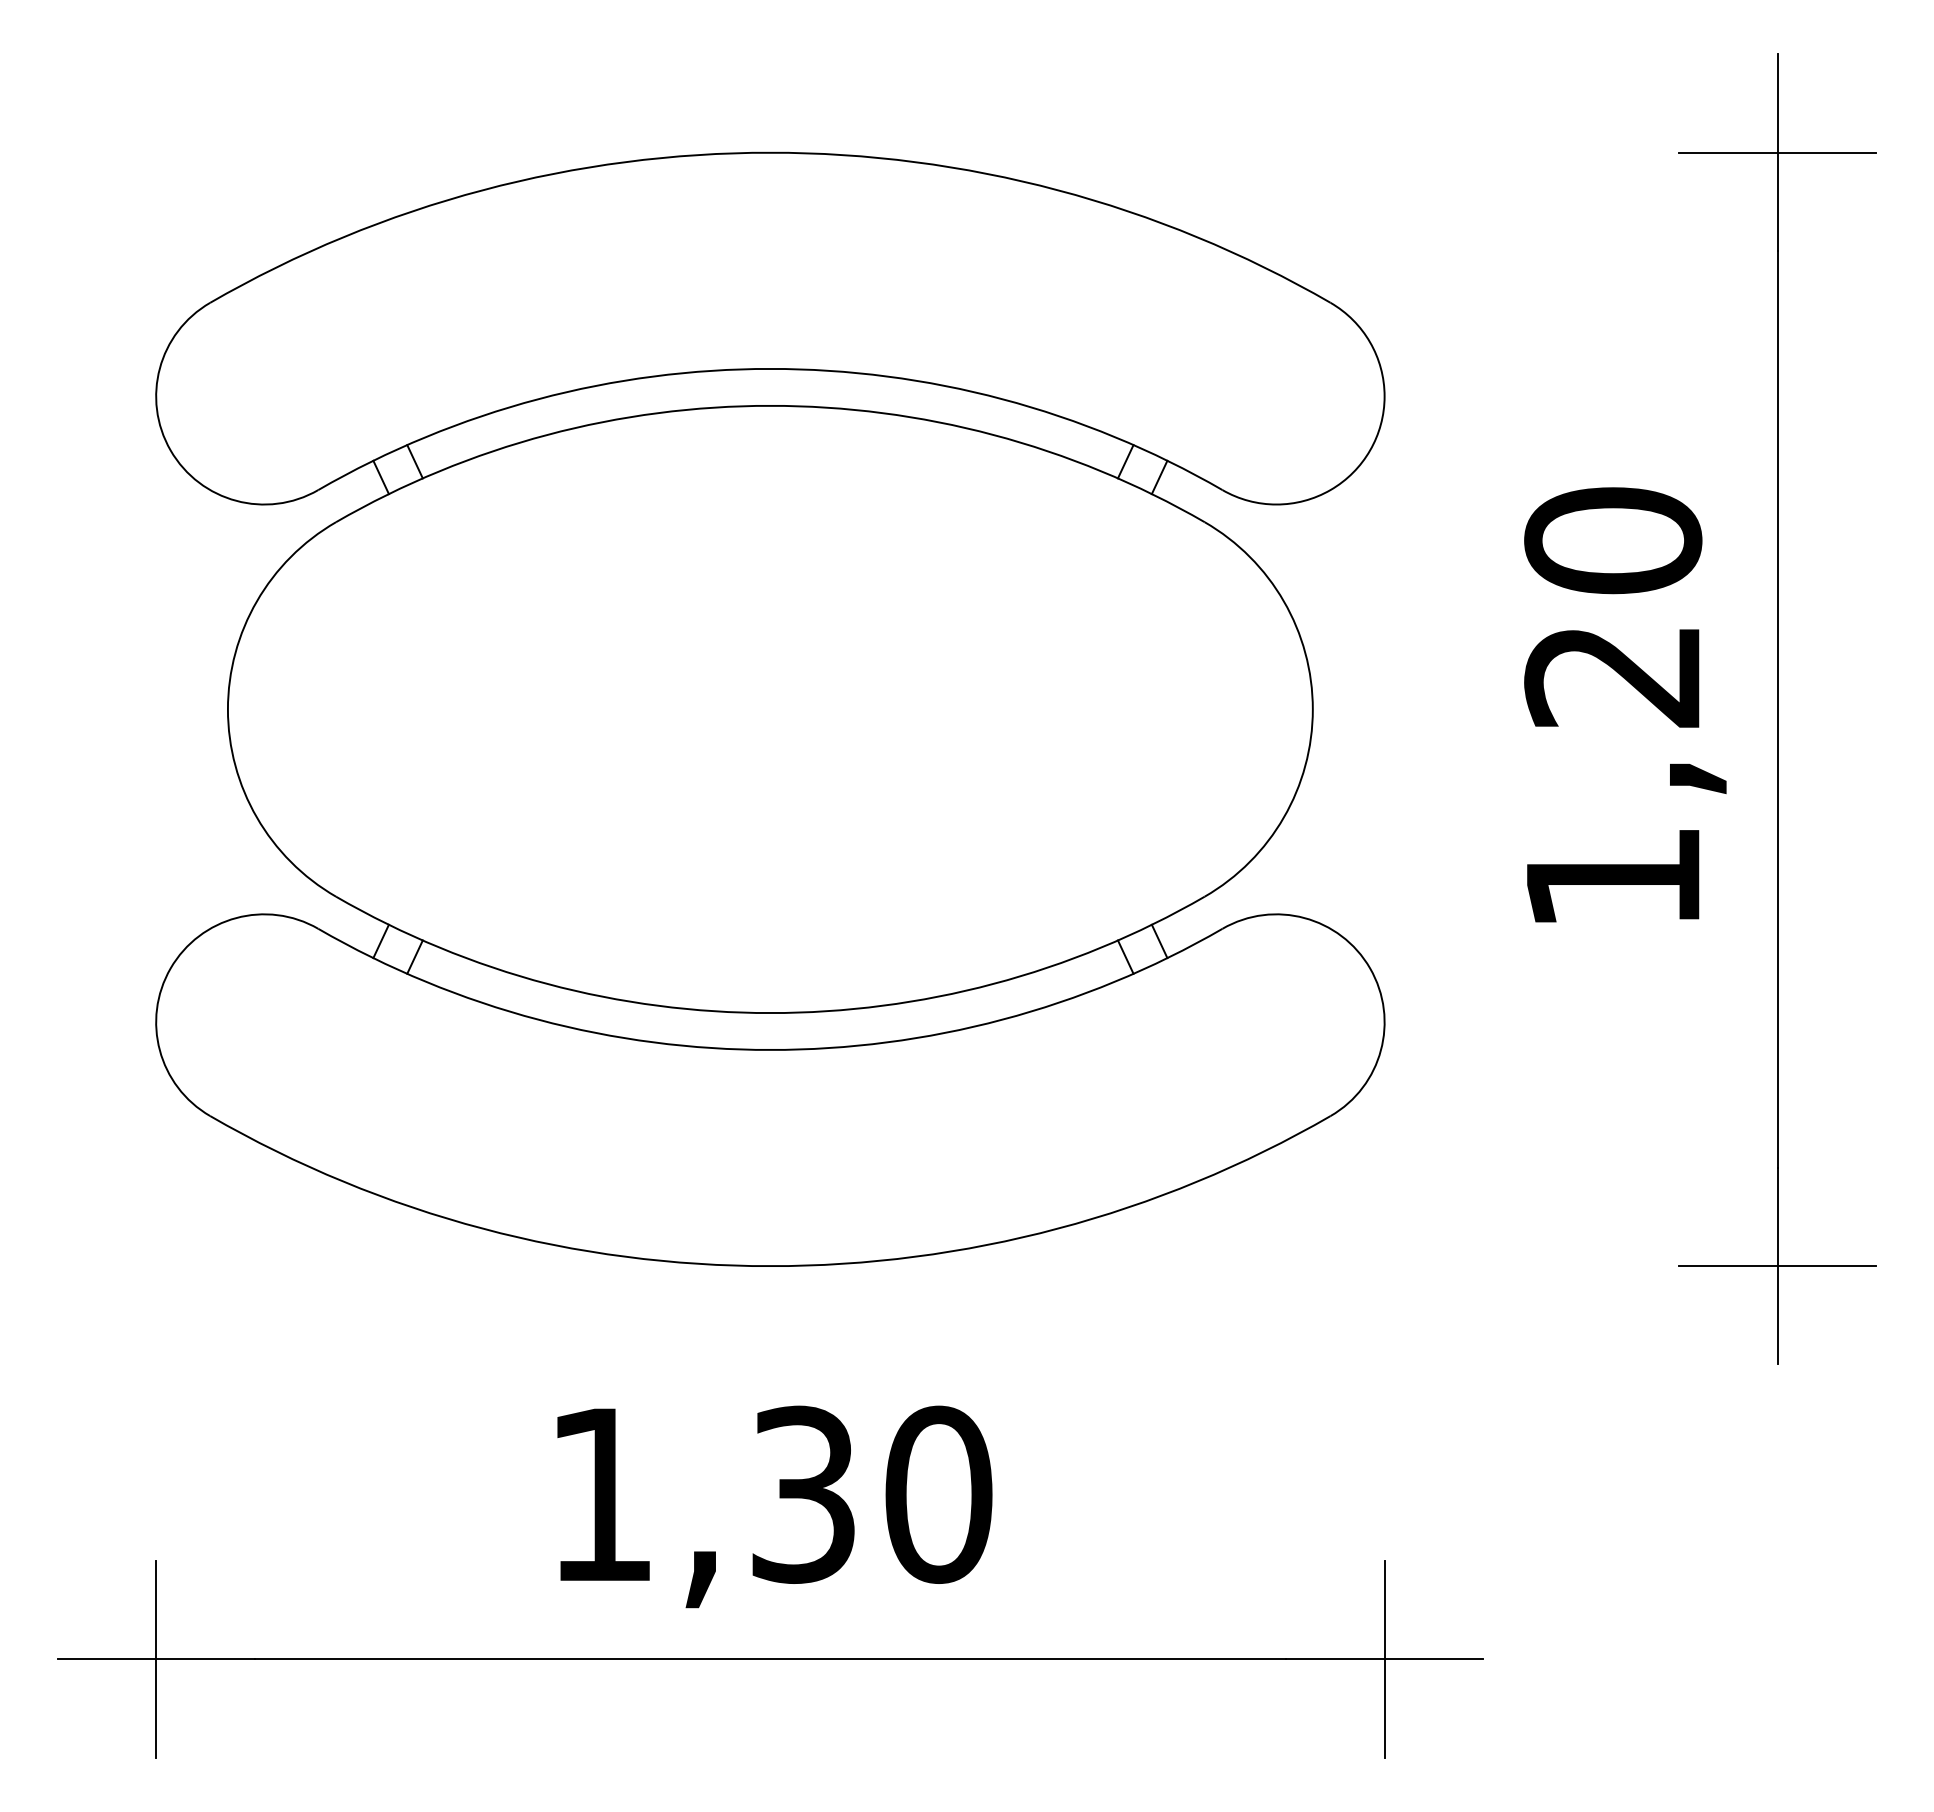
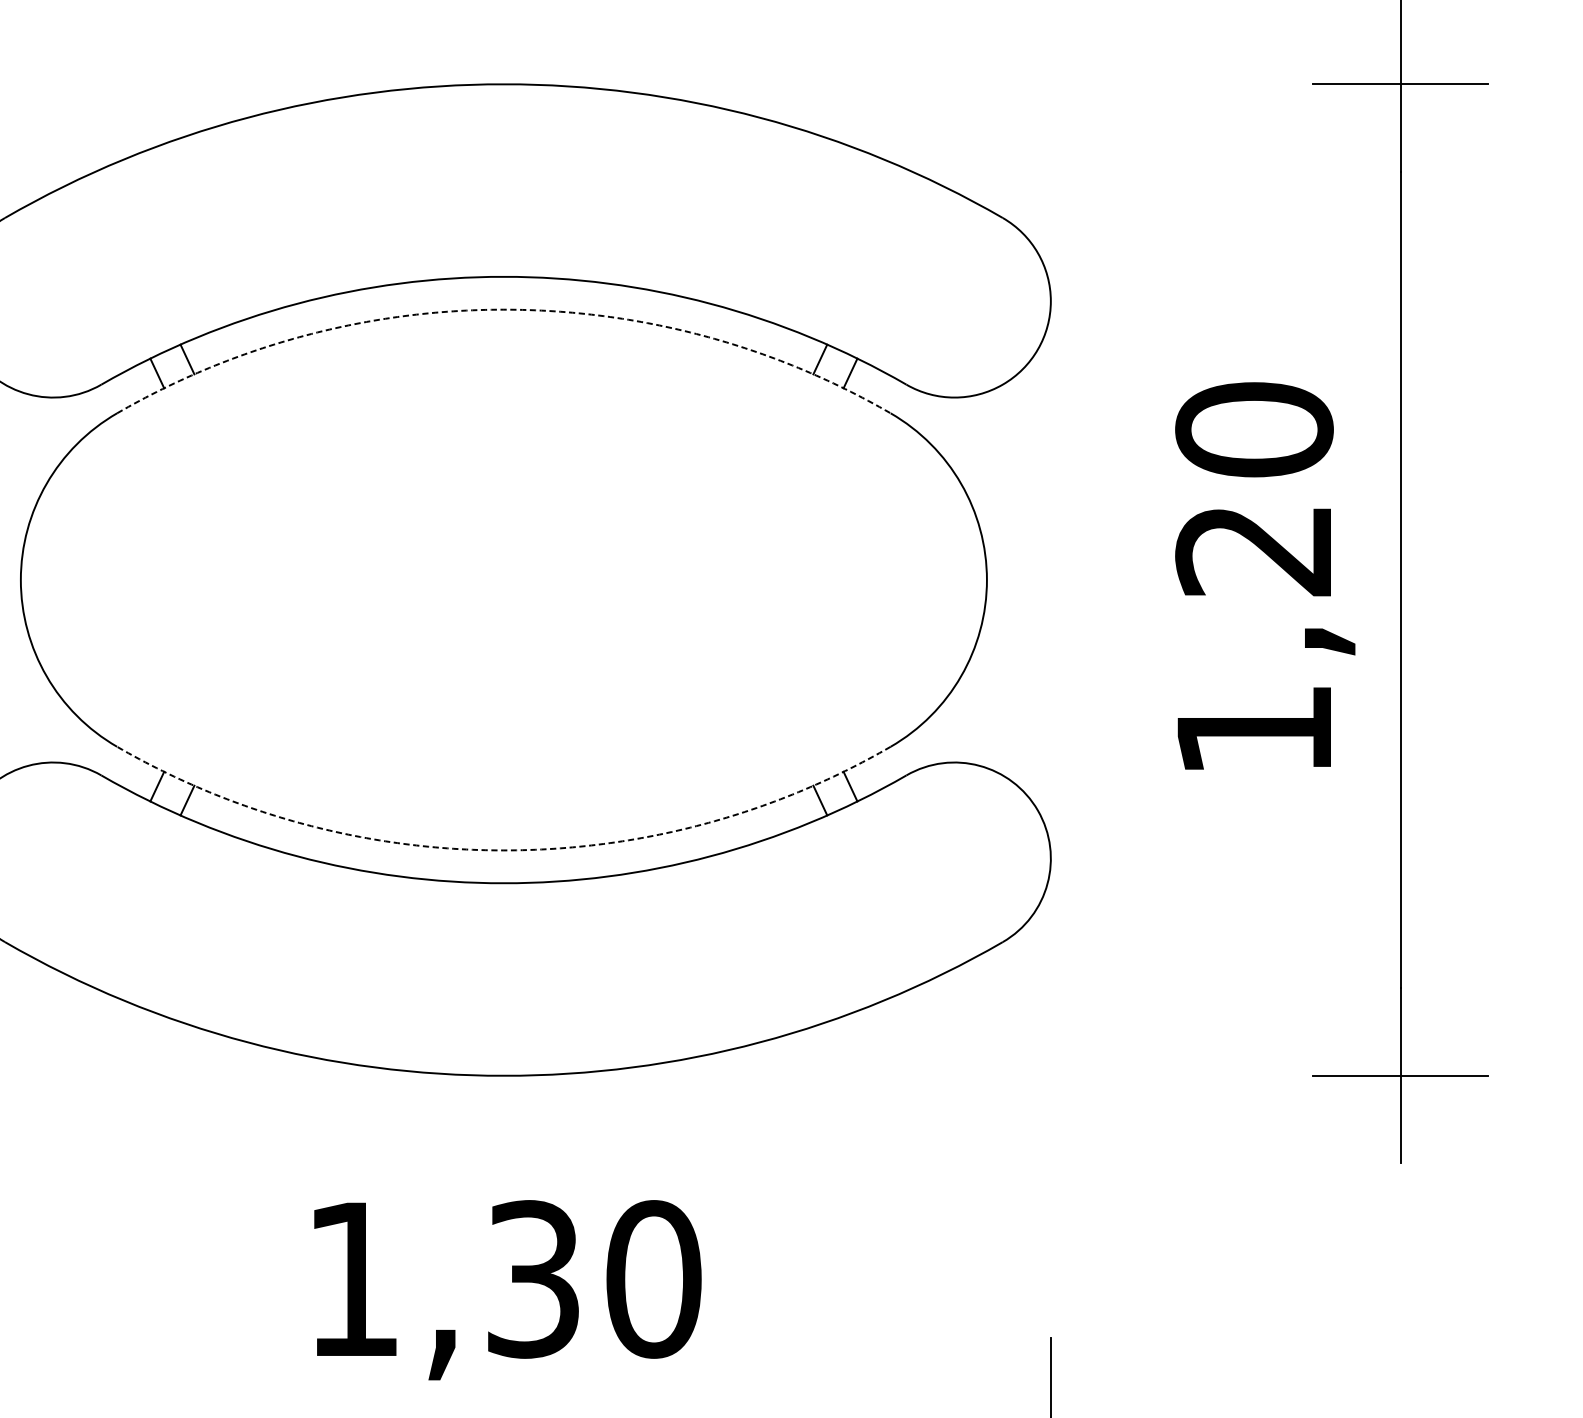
arc: (770, 405) -> (504, 309), solid -> dashed
arc: (770, 1013) -> (504, 850), solid -> dashed

